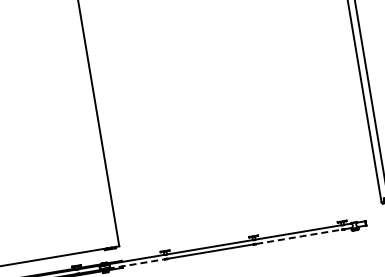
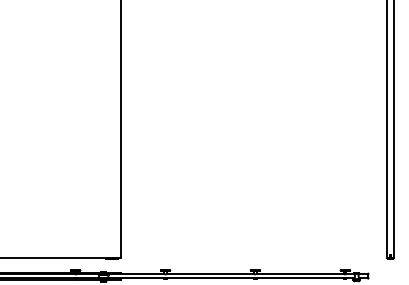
line: (299, 236) -> (300, 278), dashed -> solid
line: (136, 264) -> (135, 278), dashed -> solid

